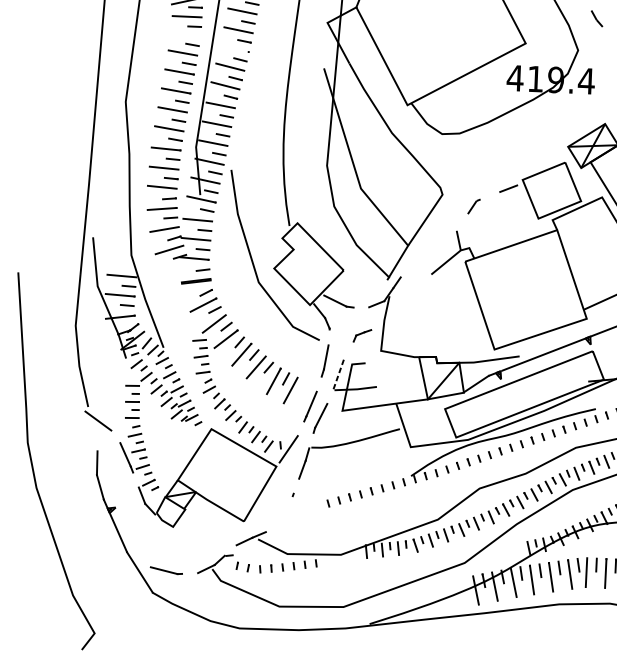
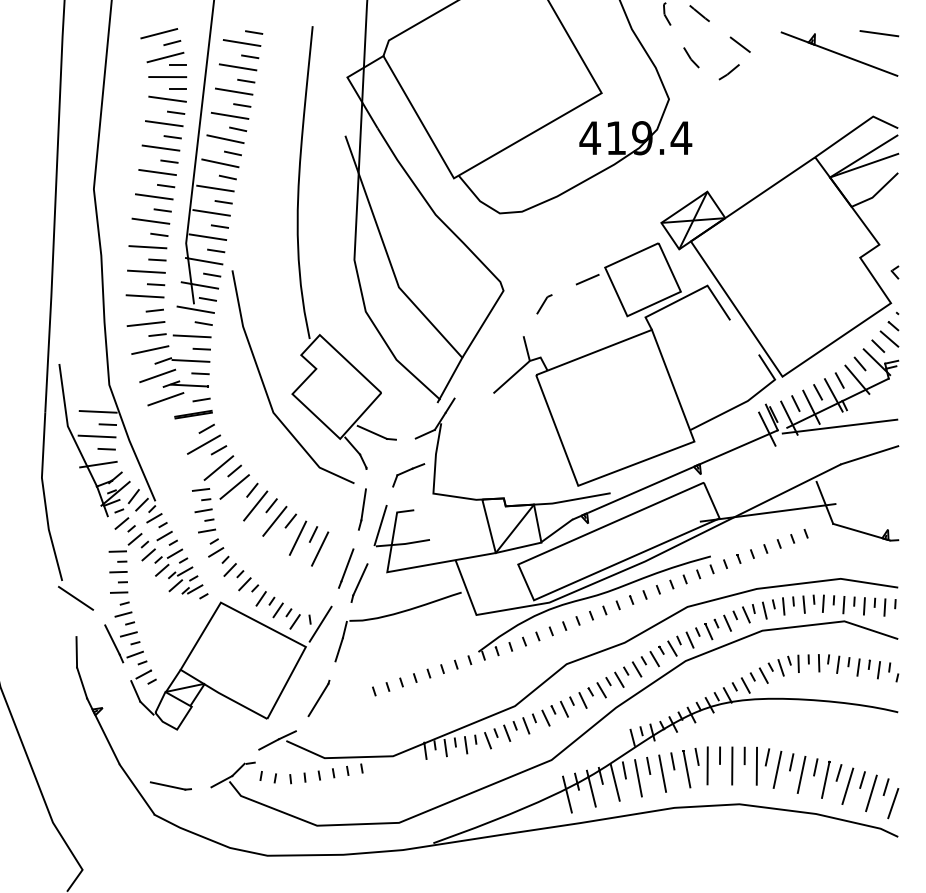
line: (186, 33) -> (167, 98), added
line: (234, 48) -> (229, 115), added
line: (174, 268) -> (165, 399), added
part: (362, 335) -> (408, 475), size x1.43
line: (338, 374) -> (380, 525), dashed -> solid
line: (284, 508) -> (318, 699), added

